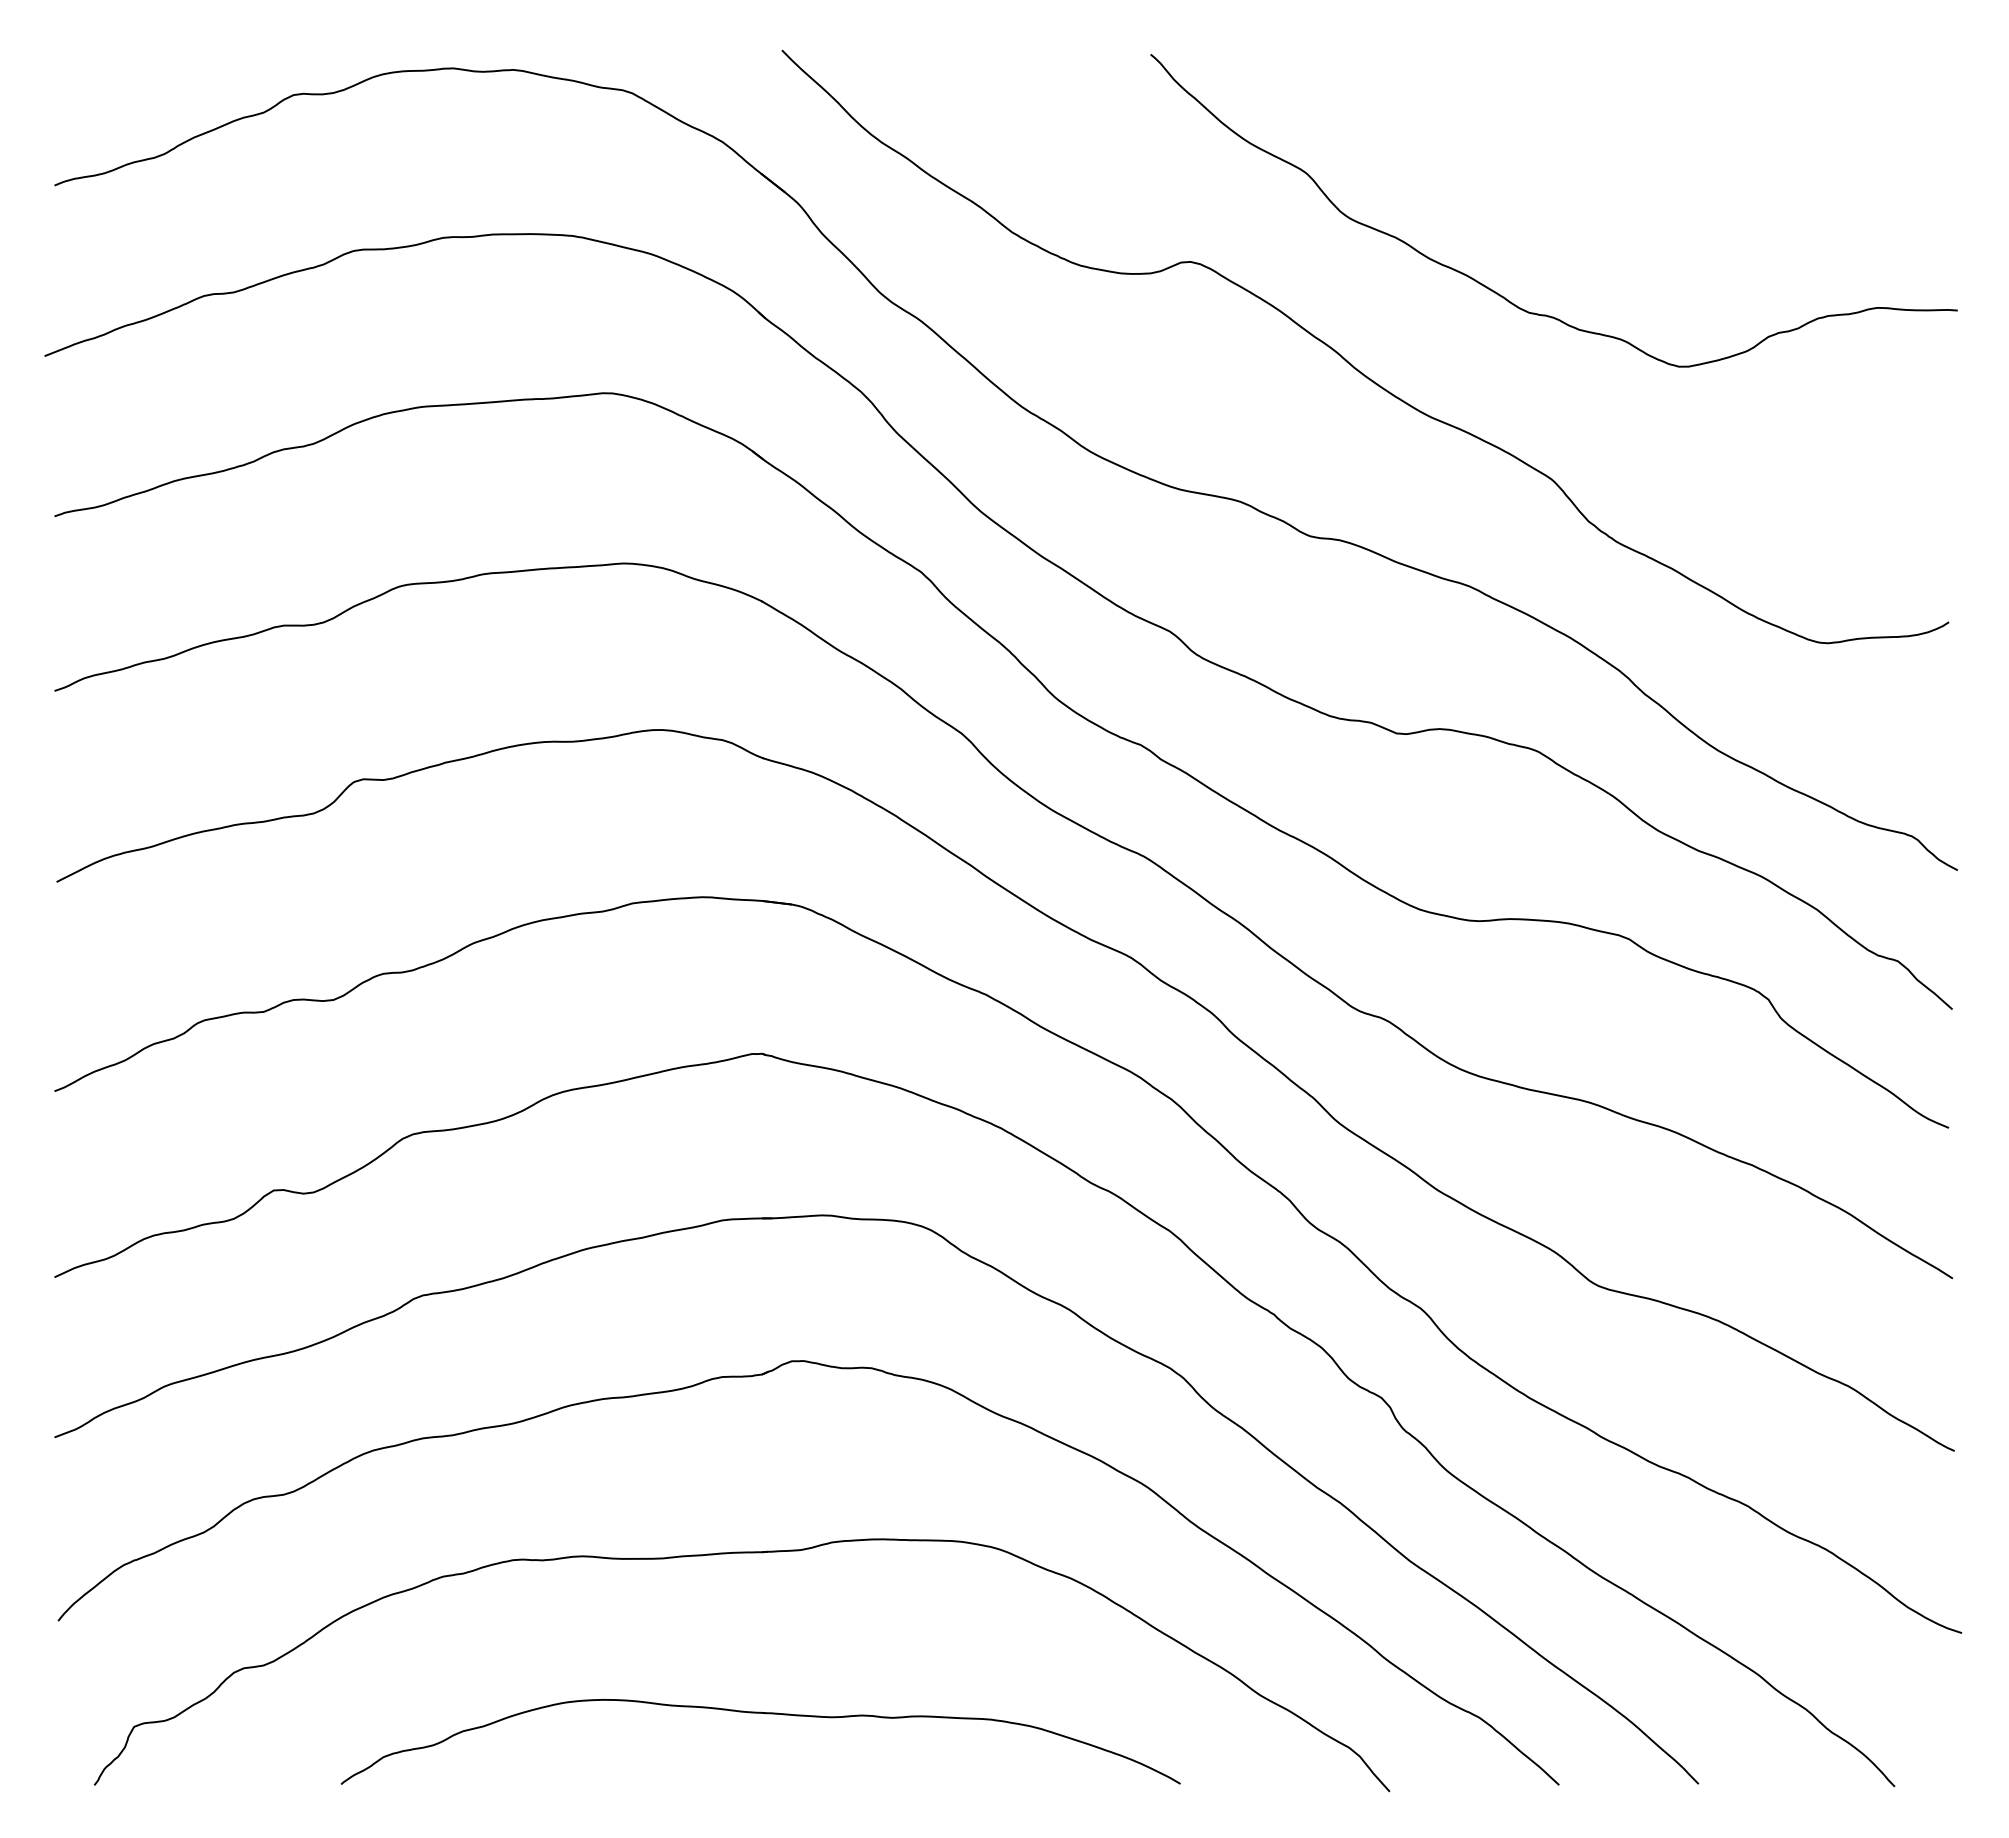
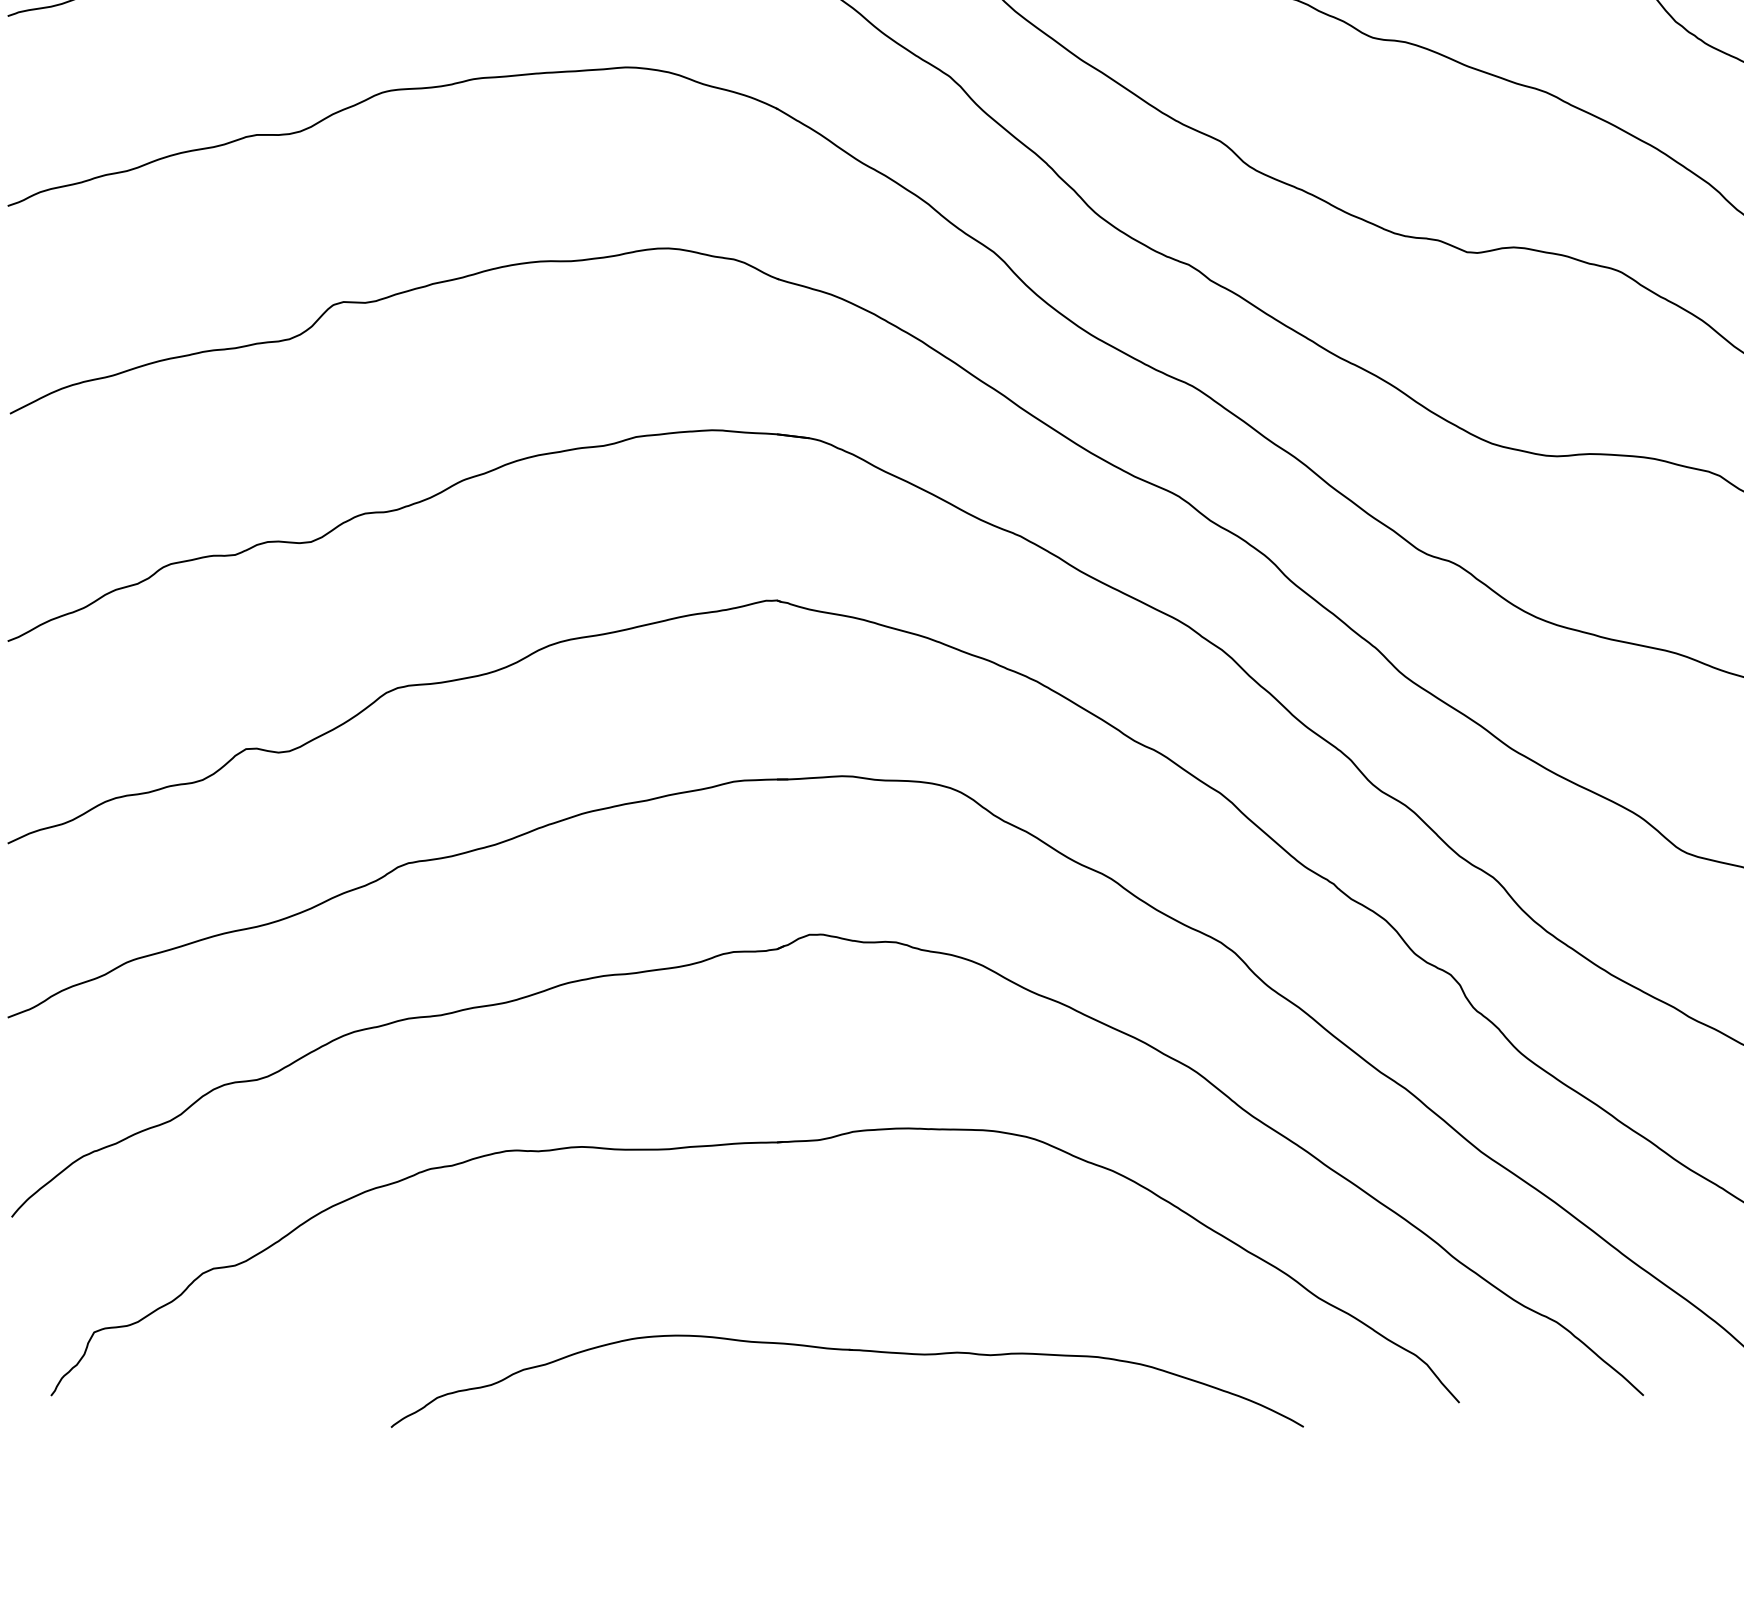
part: (765, 1714) -> (852, 1351), moved

